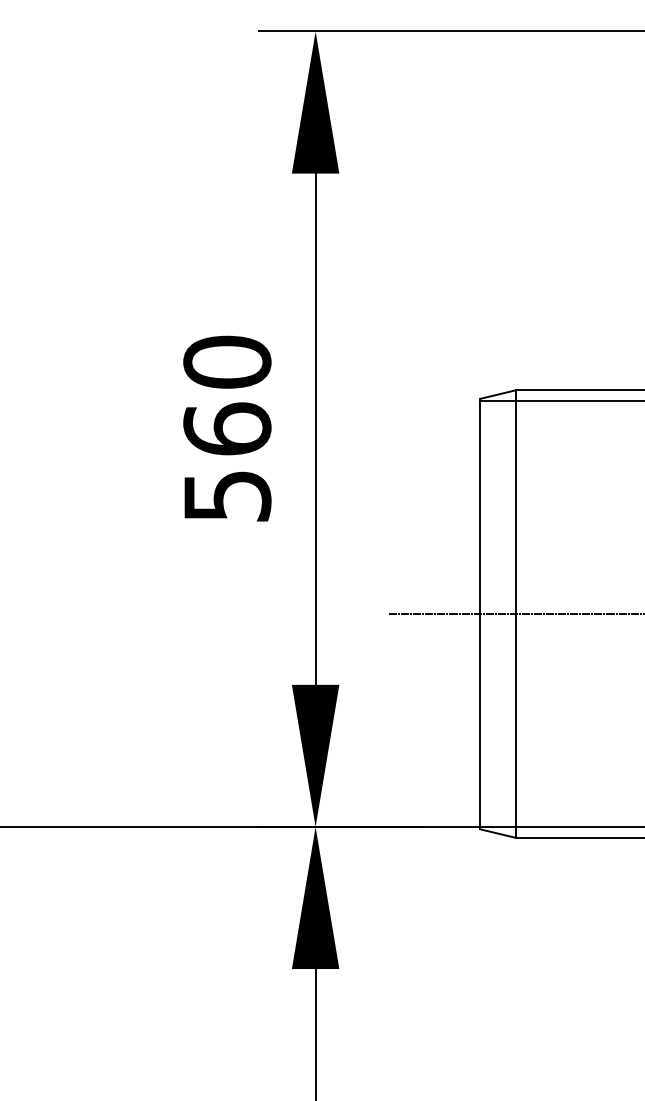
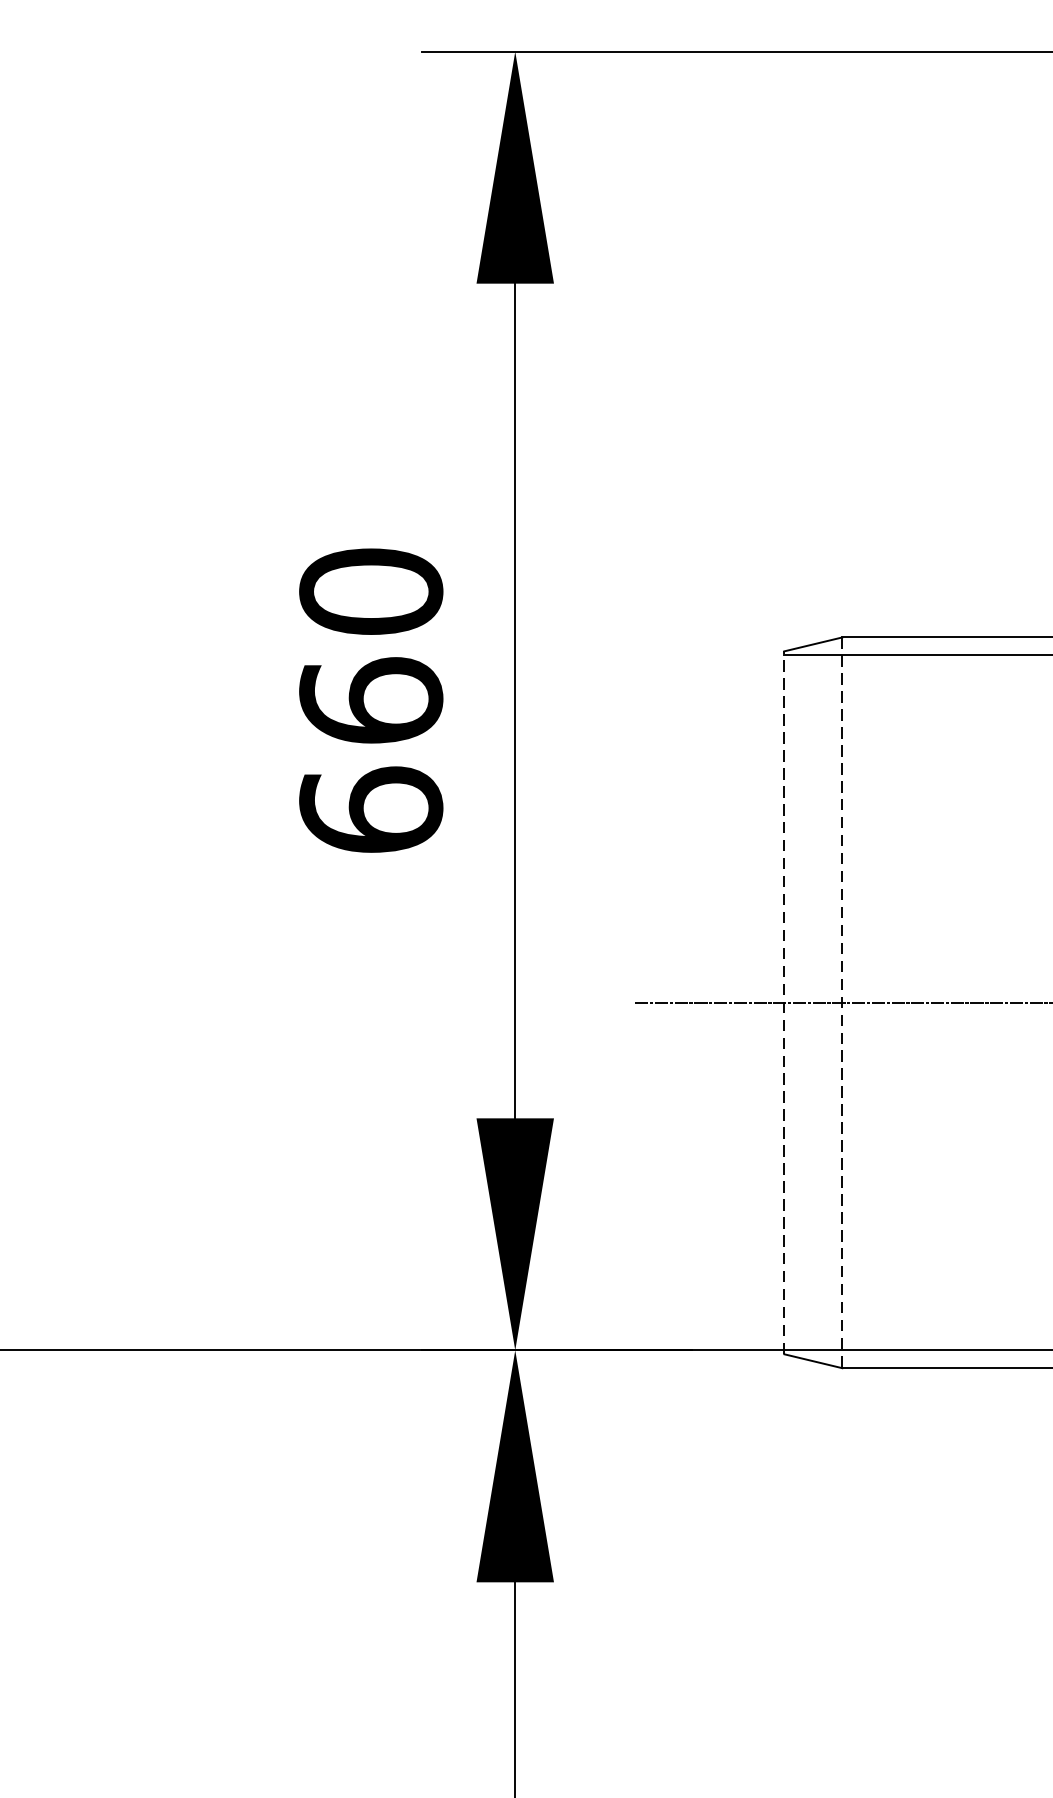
text: (227, 495) -> (371, 809), 560 -> 660
line: (480, 613) -> (784, 1001), solid -> dashed
line: (515, 614) -> (841, 1003), solid -> dashed

